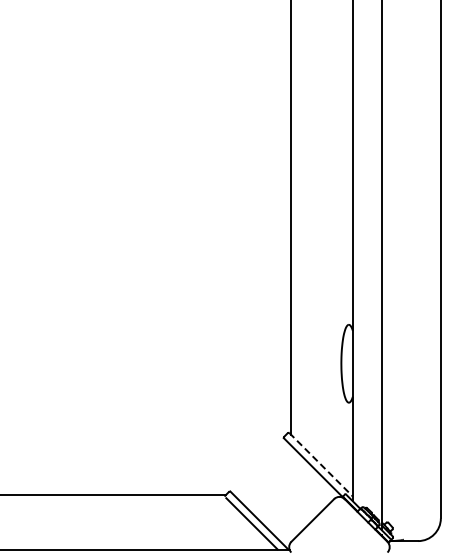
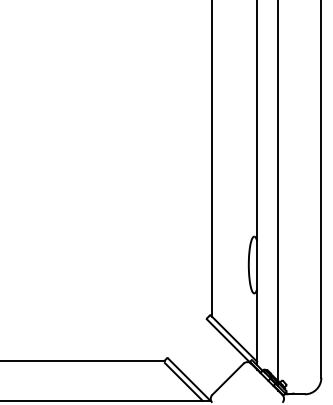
line: (321, 464) -> (234, 338), dashed -> solid

